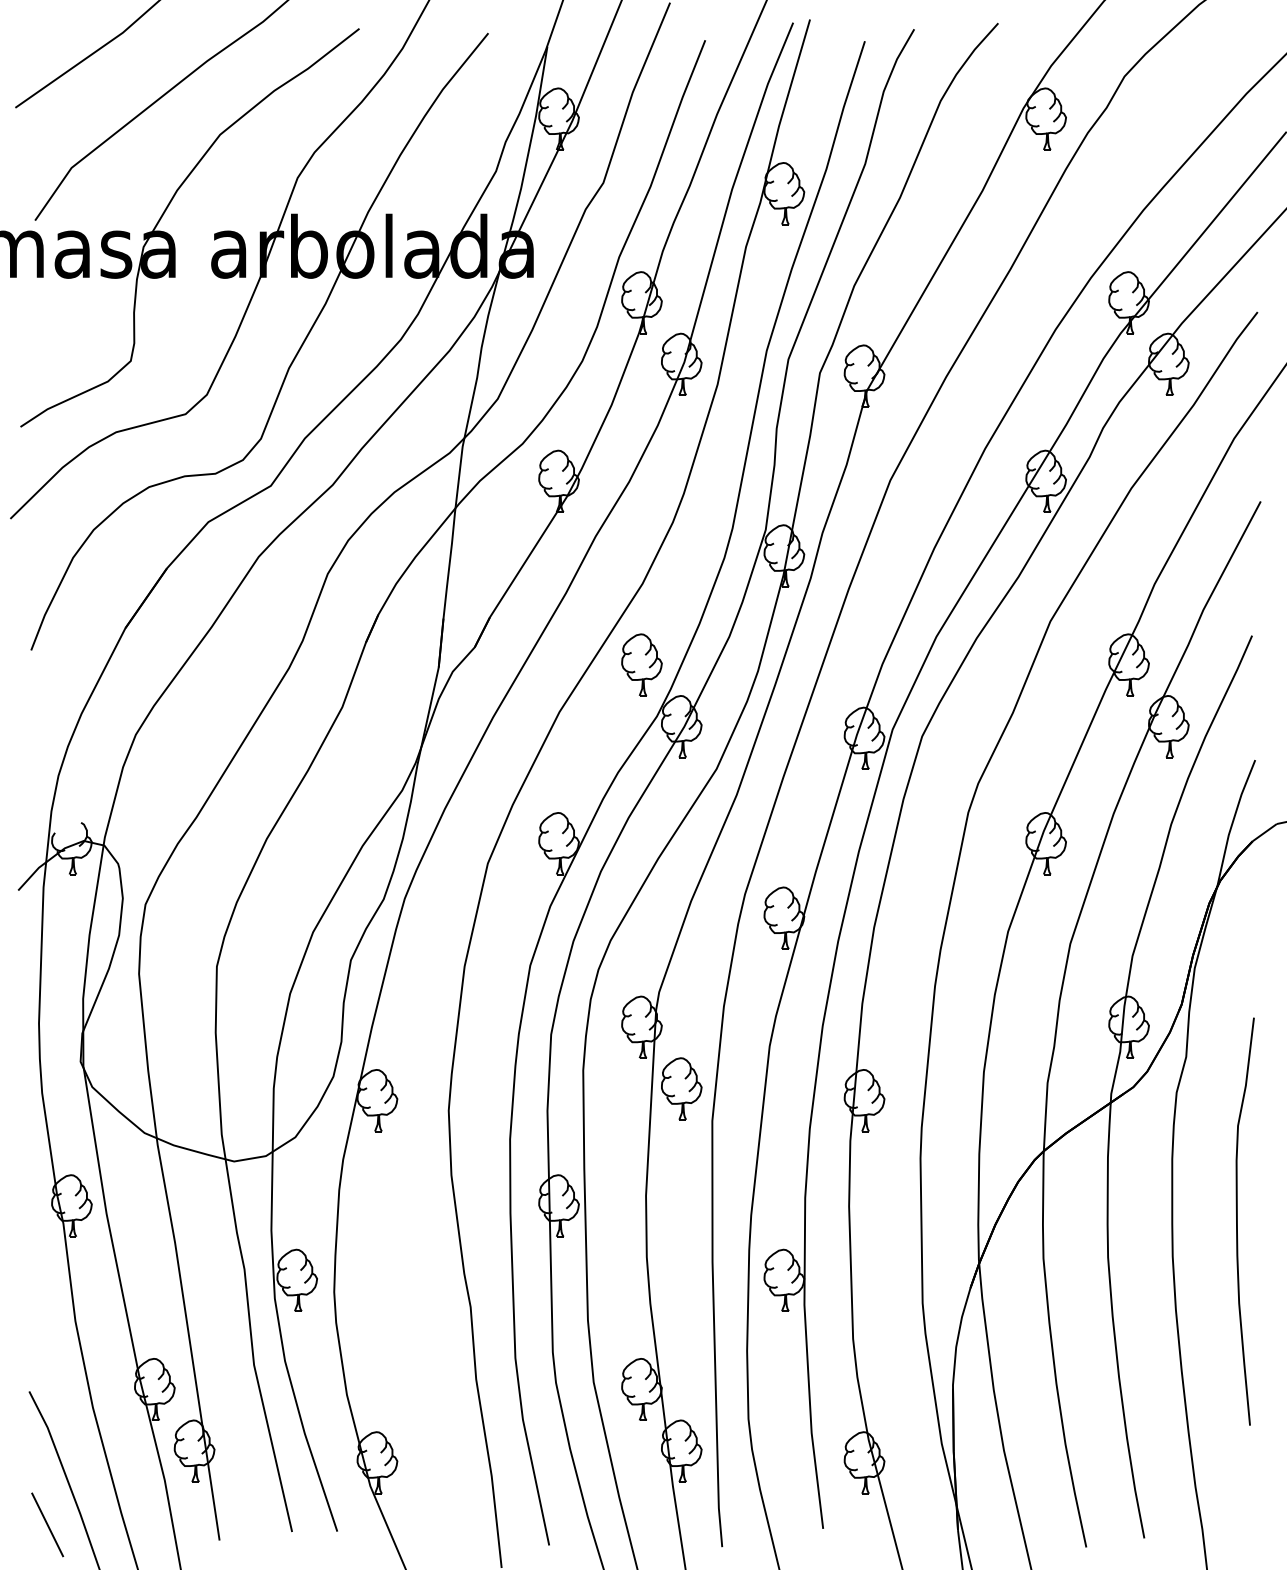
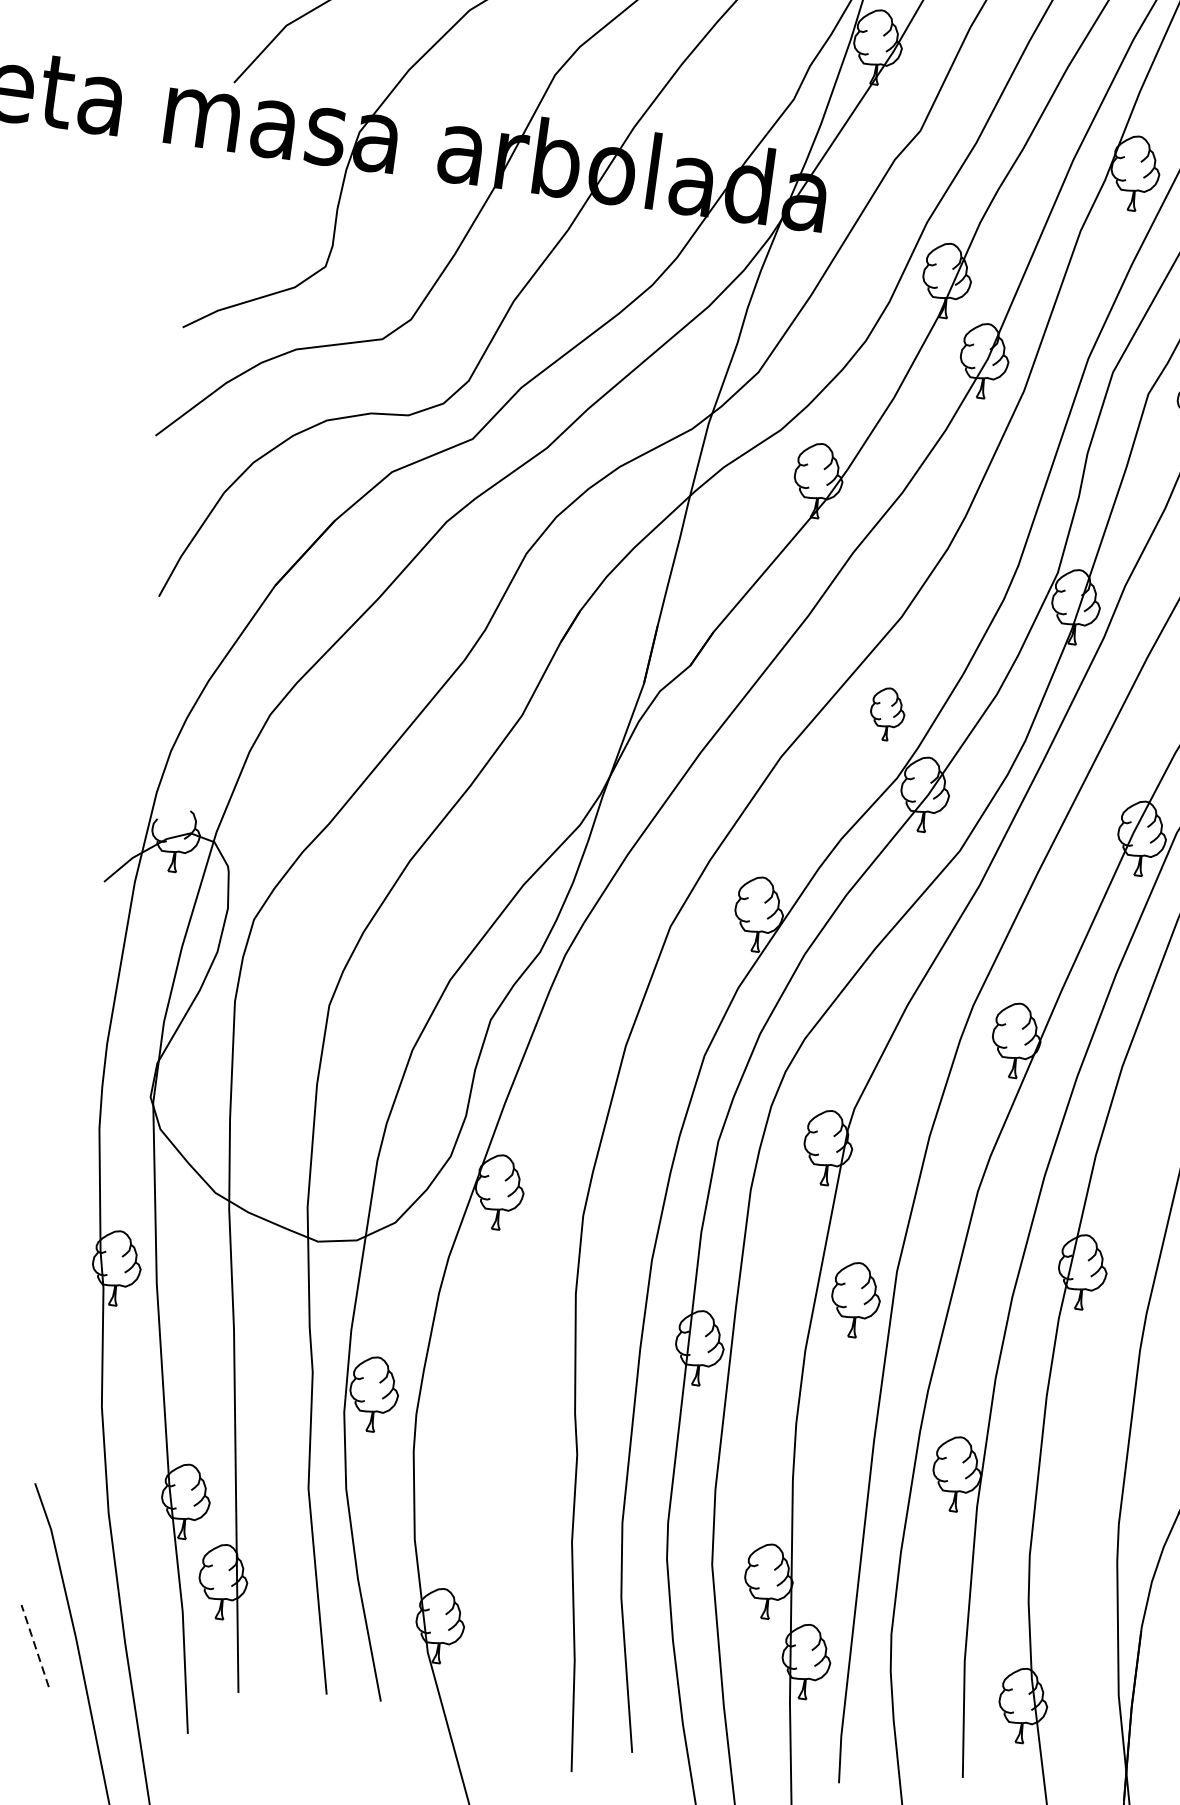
part: (641, 664) -> (887, 713), size x0.7
part: (681, 1088) -> (855, 1299), moved
line: (47, 1524) -> (35, 1645), solid -> dashed

